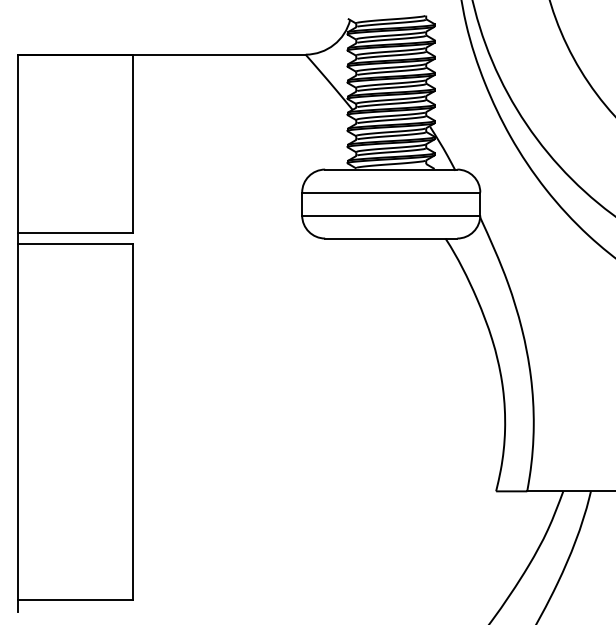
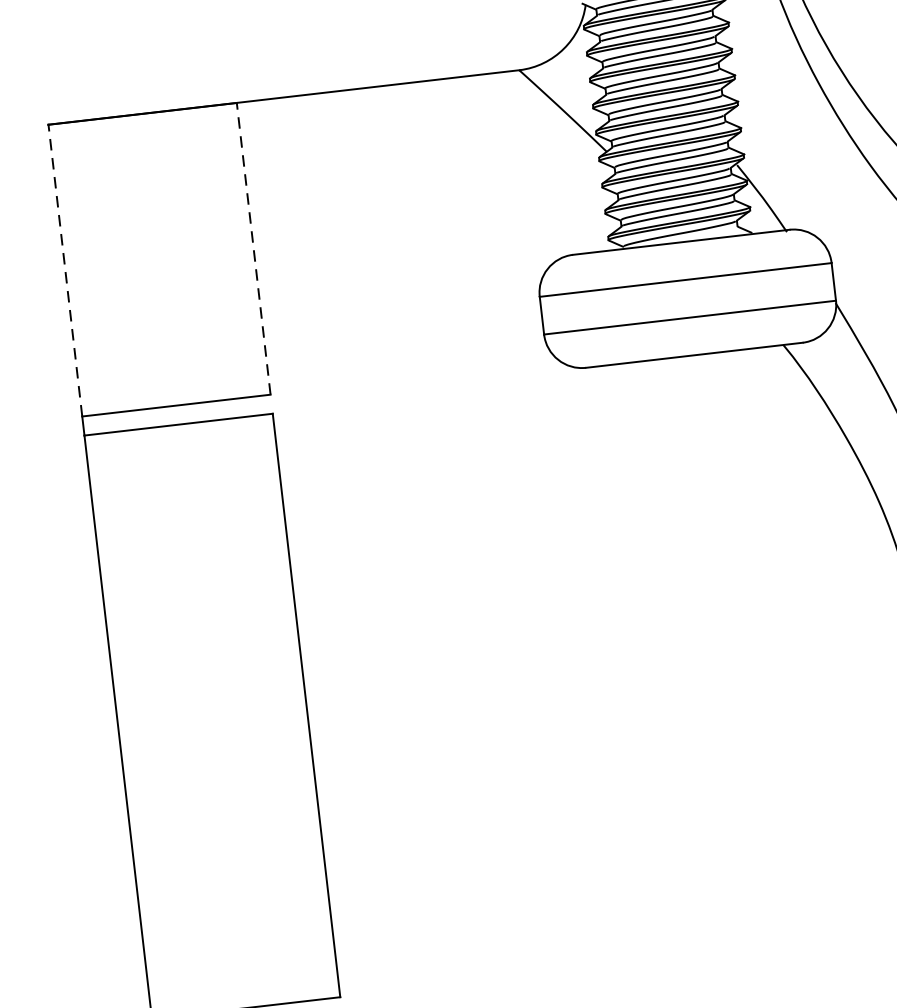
line: (18, 143) -> (65, 270), solid -> dashed
line: (133, 143) -> (254, 248), solid -> dashed

